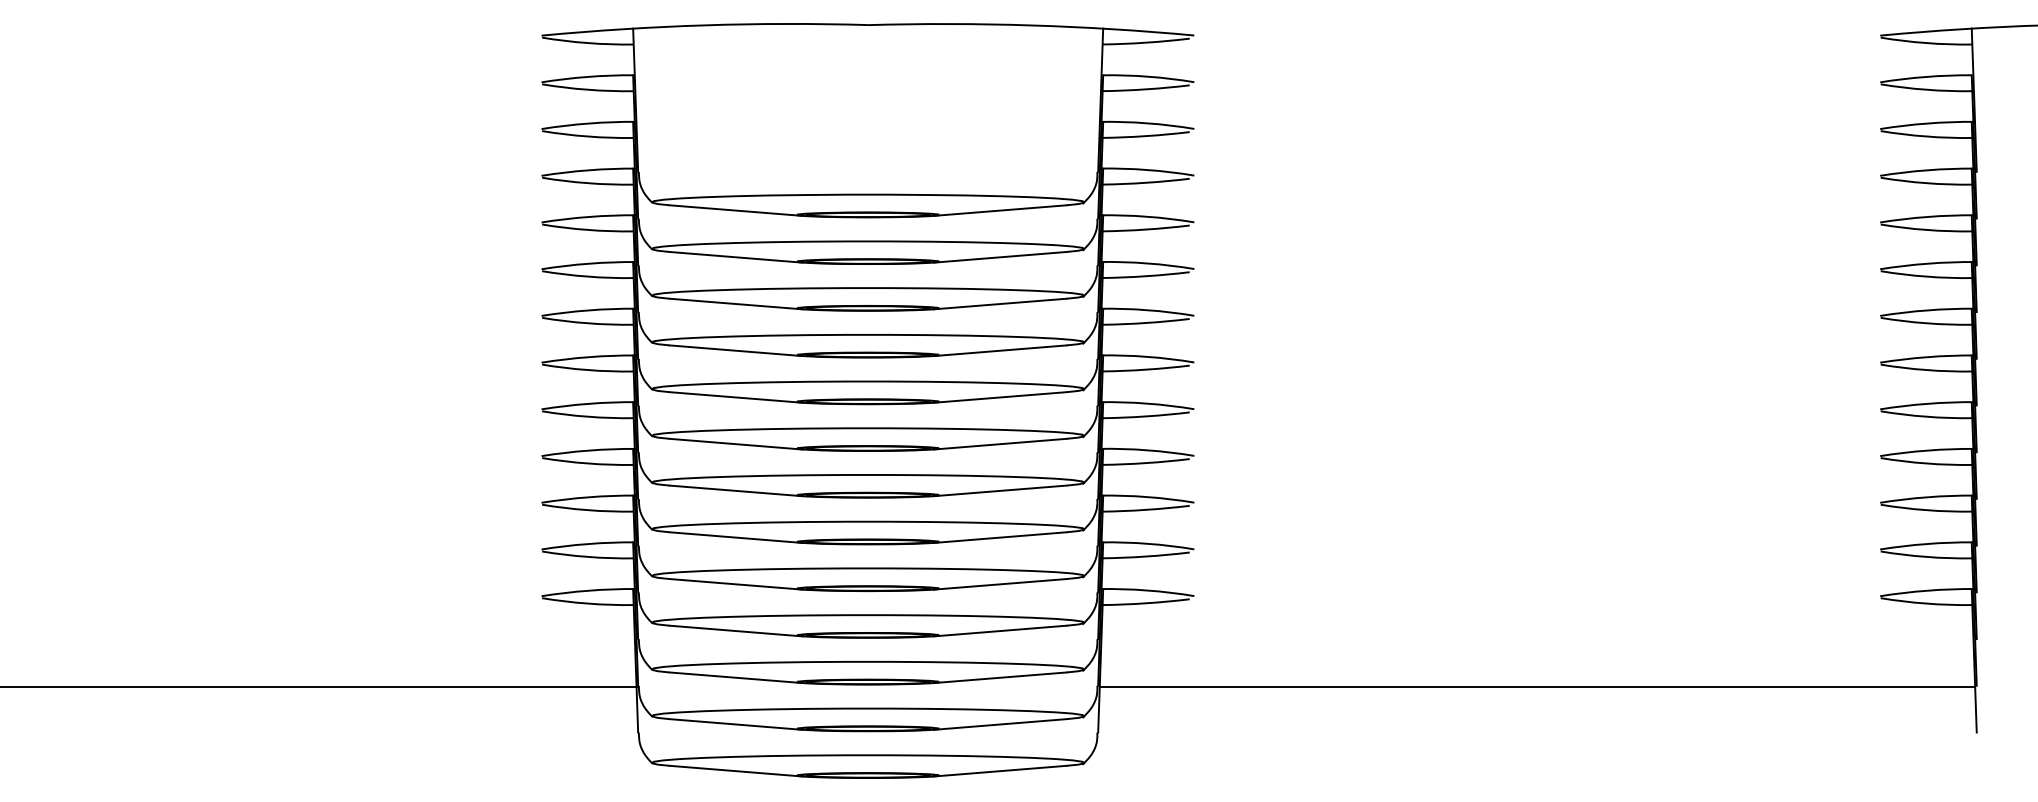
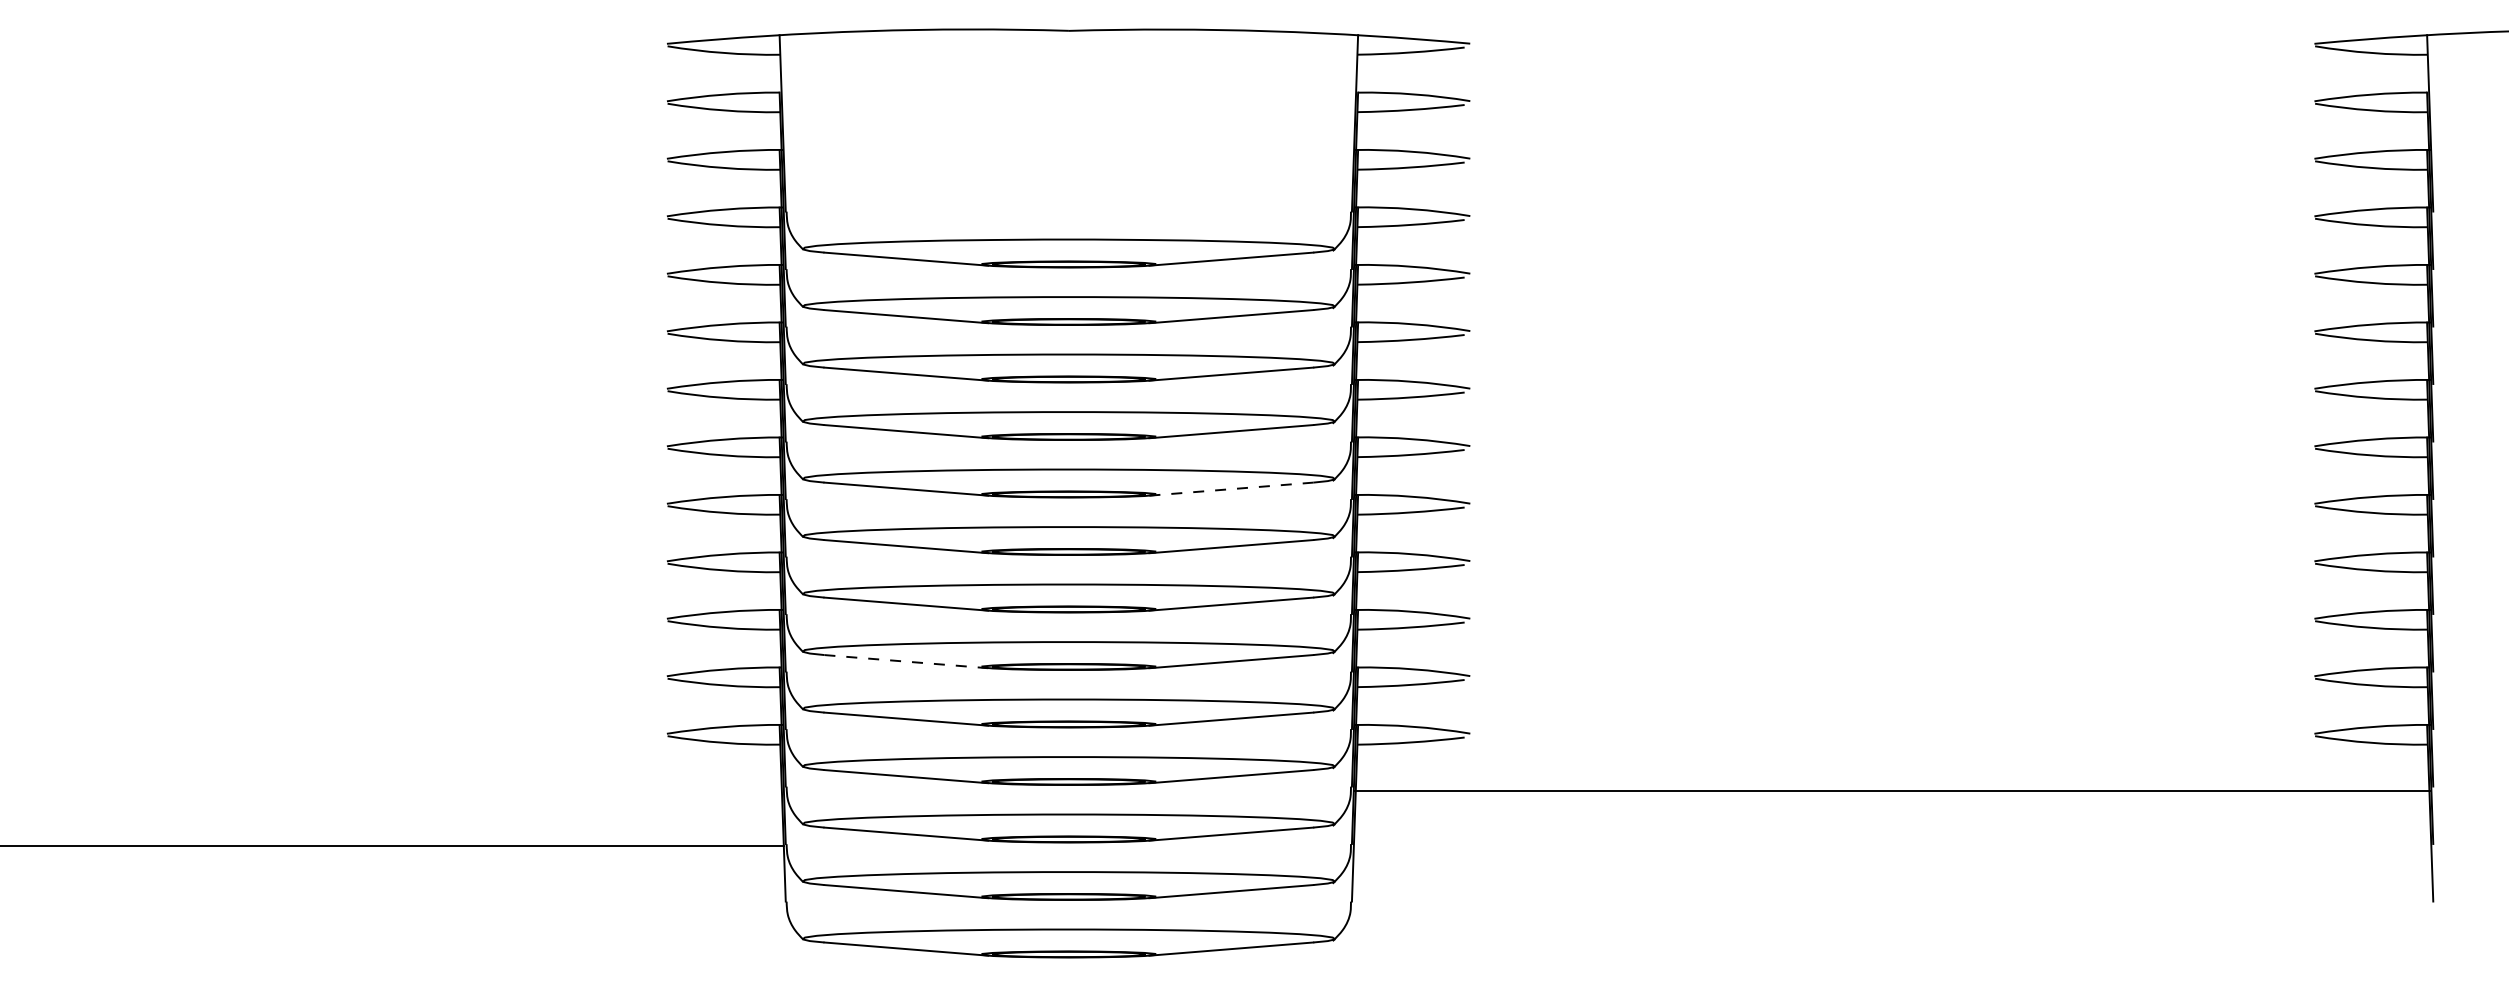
line: (1000, 397) -> (1231, 489), solid -> dashed
line: (736, 537) -> (906, 661), solid -> dashed
line: (1537, 687) -> (1892, 790), moved

